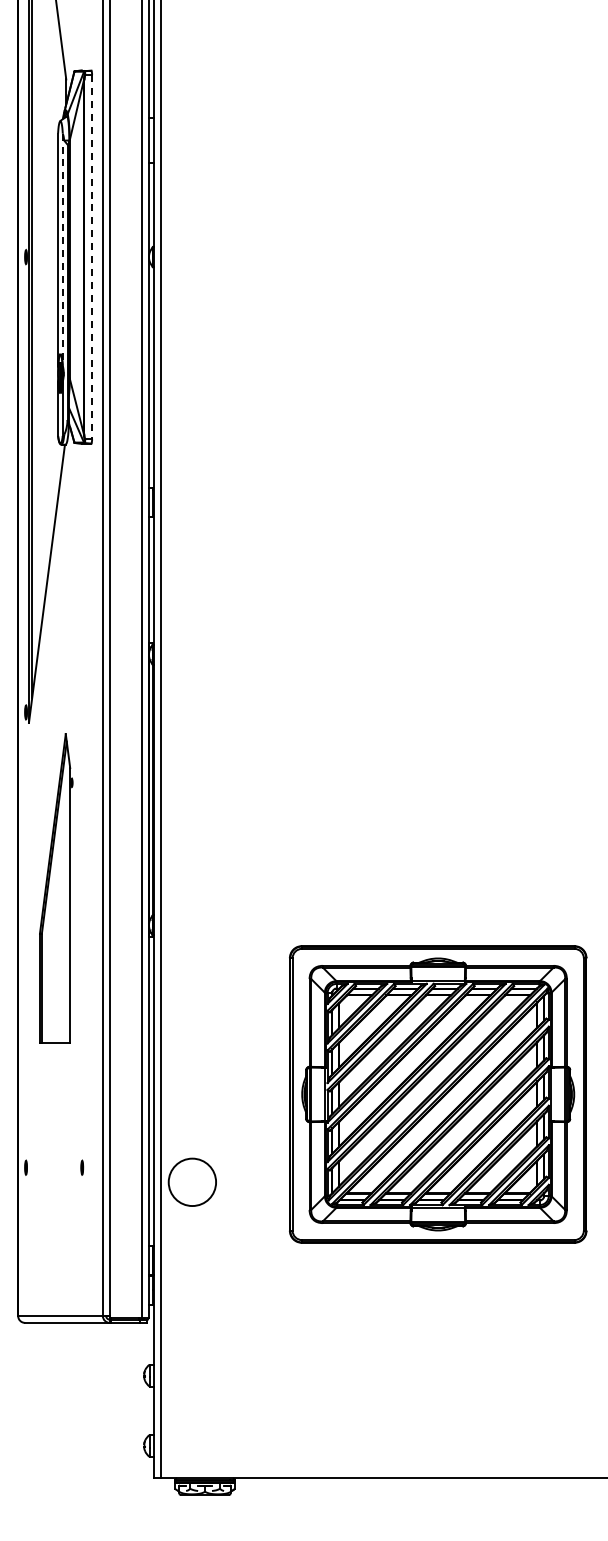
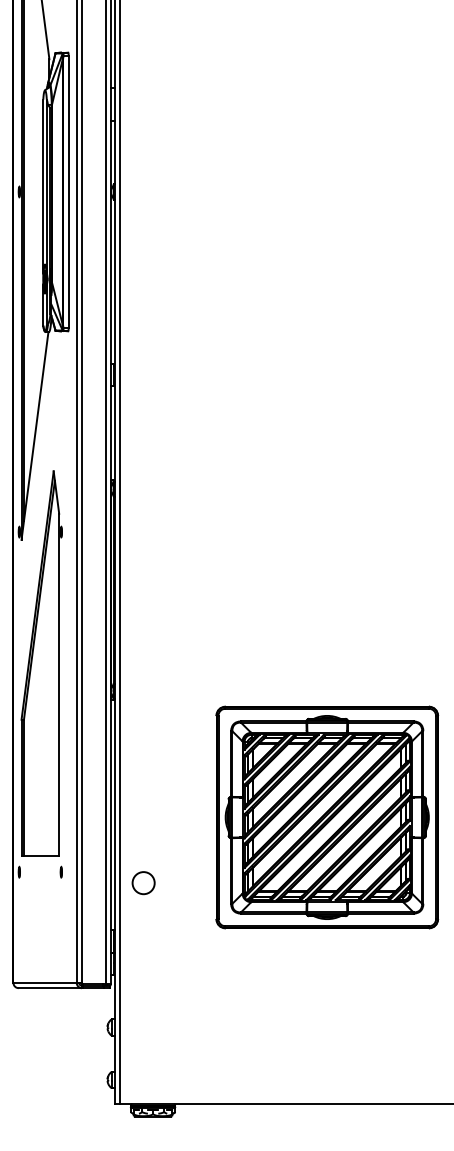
line: (62, 250) -> (46, 187), dashed -> solid
line: (92, 257) -> (69, 192), dashed -> solid
part: (56, 888) -> (42, 663), size x1.67
circle: (192, 1182) -> (143, 883), size x0.62

